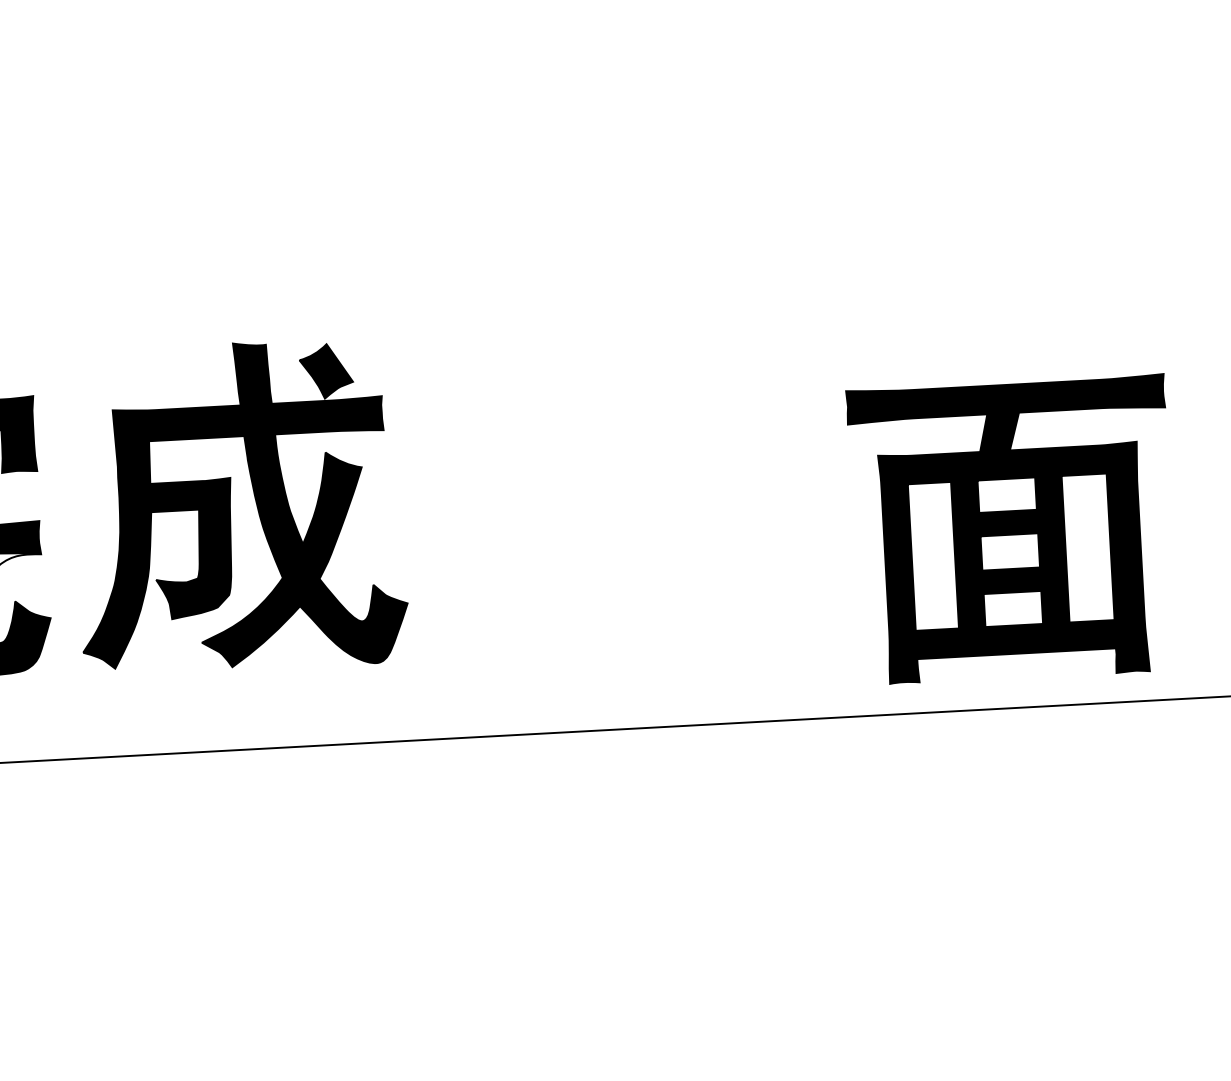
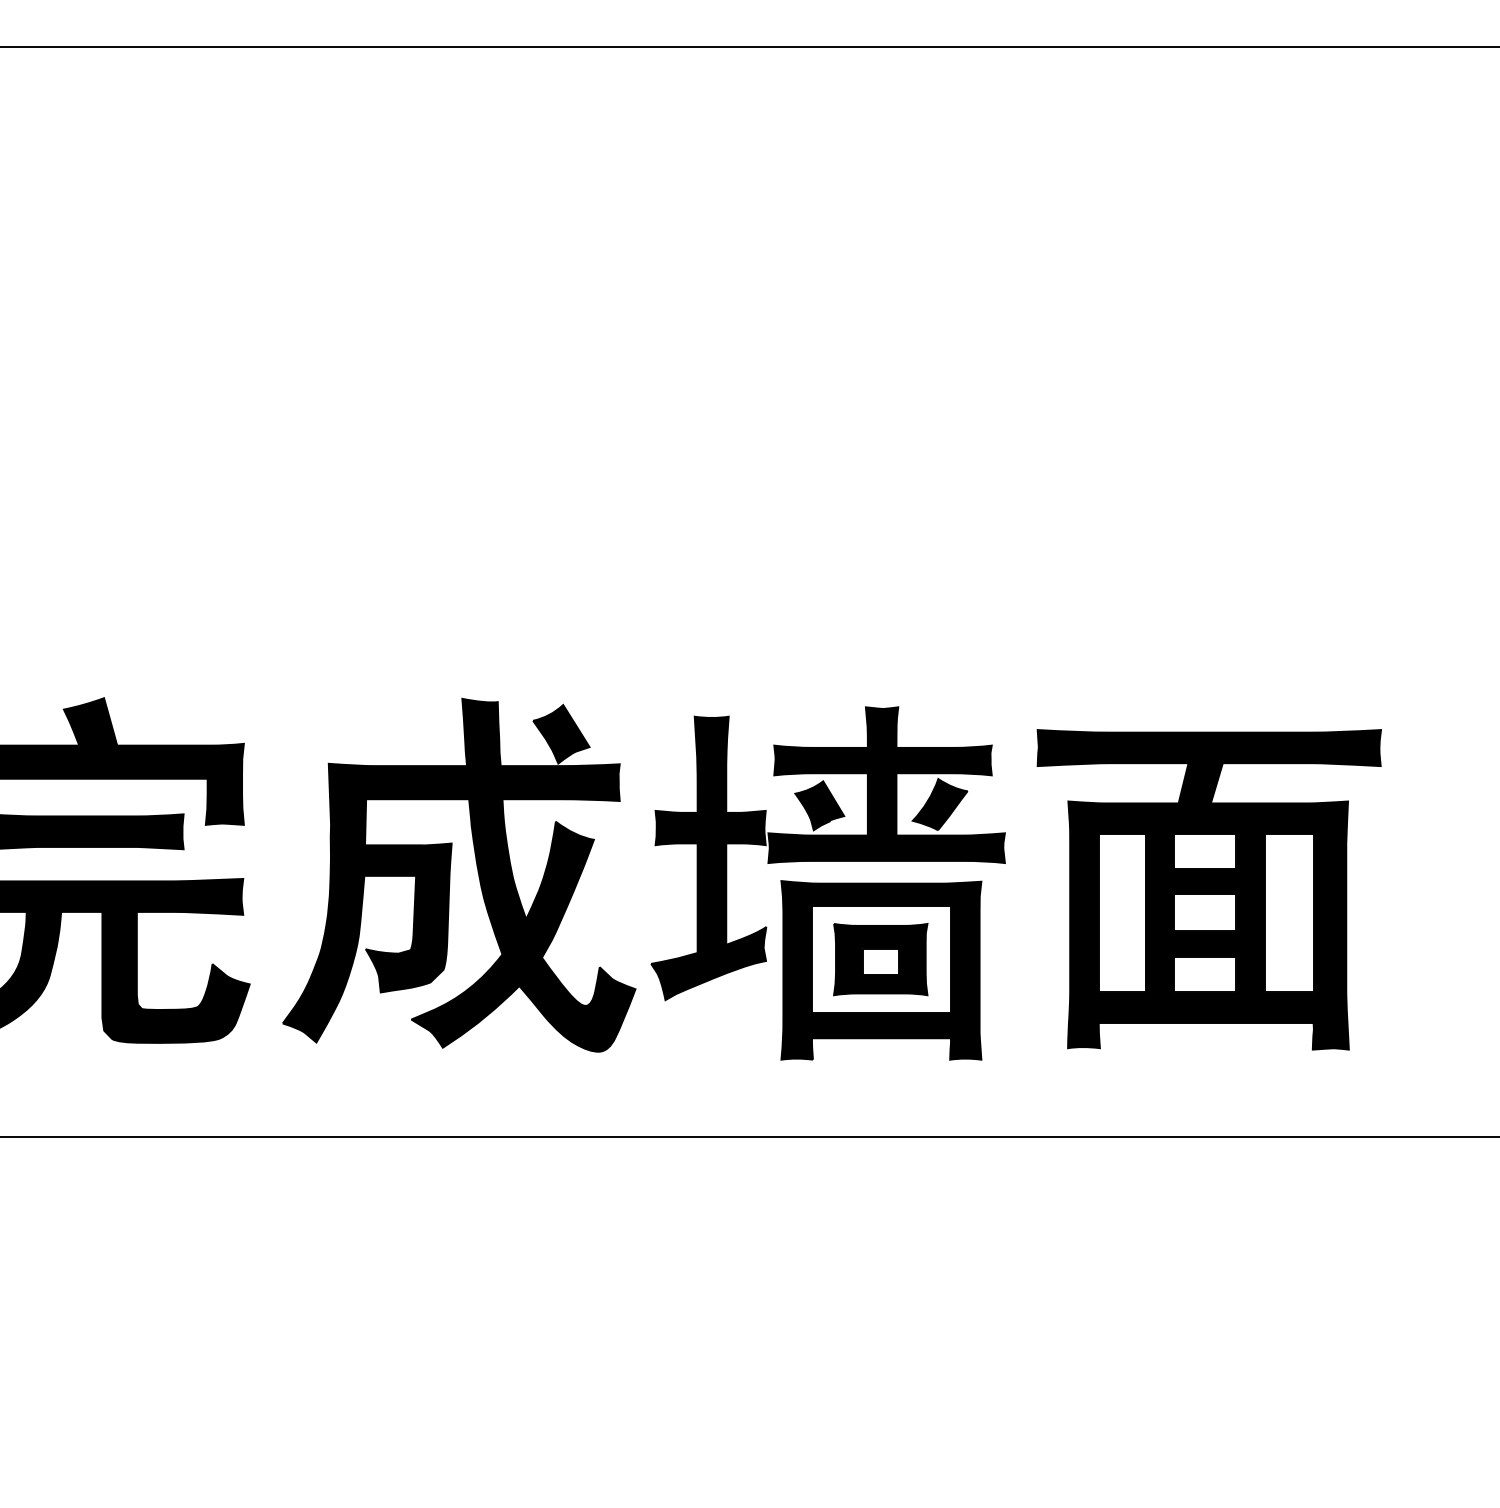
part: (579, 496) -> (827, 883), added
part: (1012, 530) -> (1208, 889), moved

